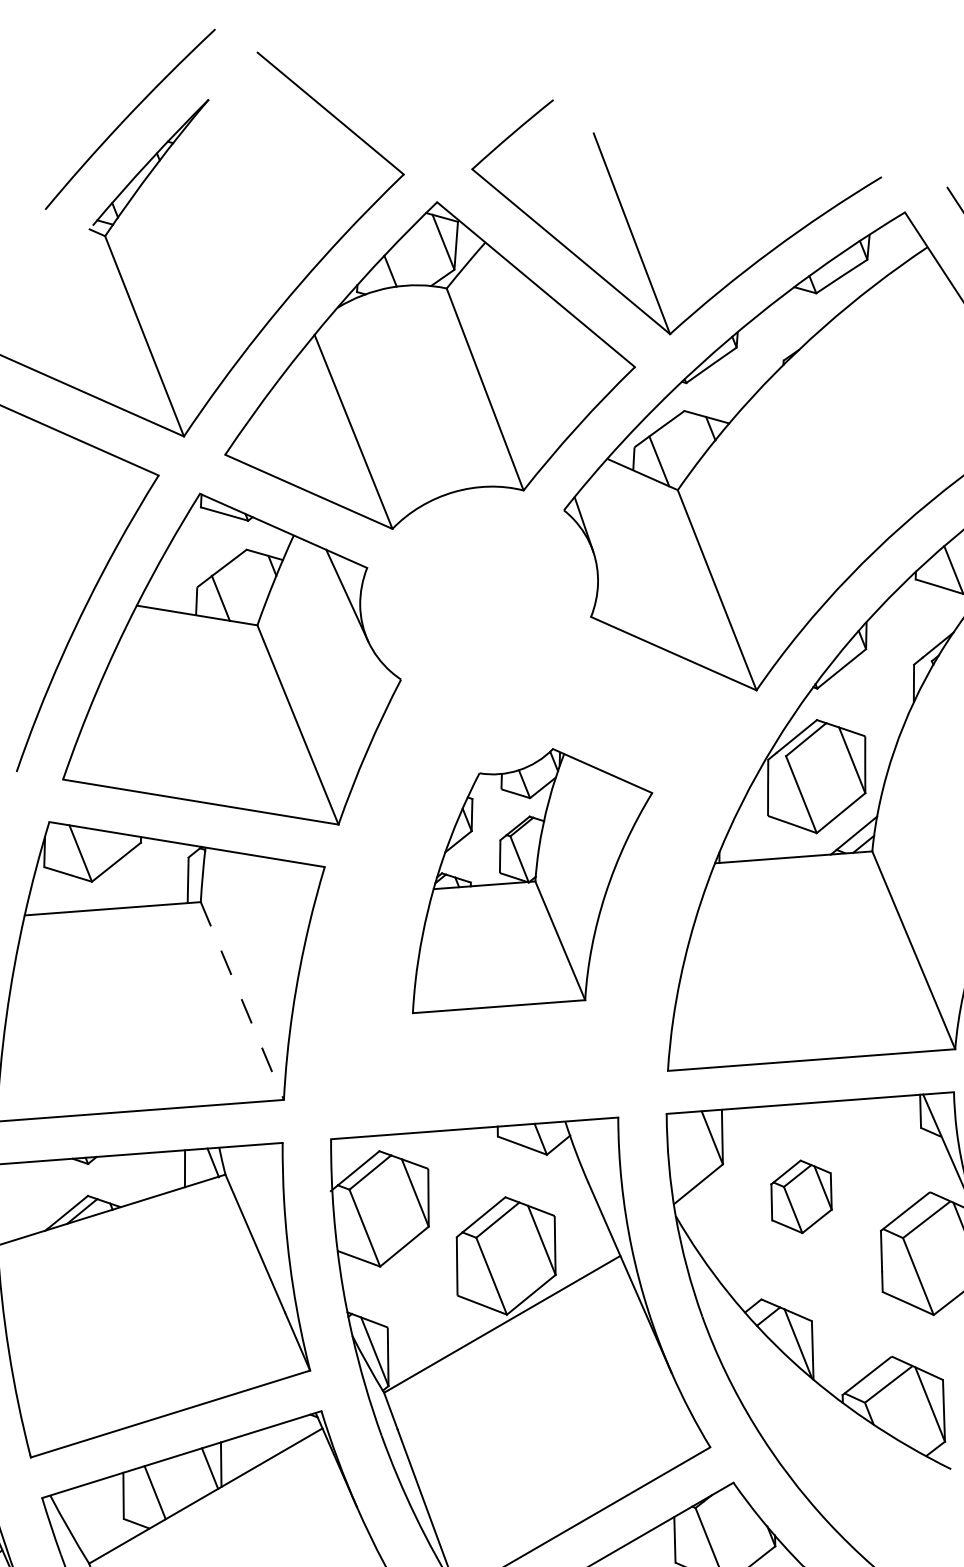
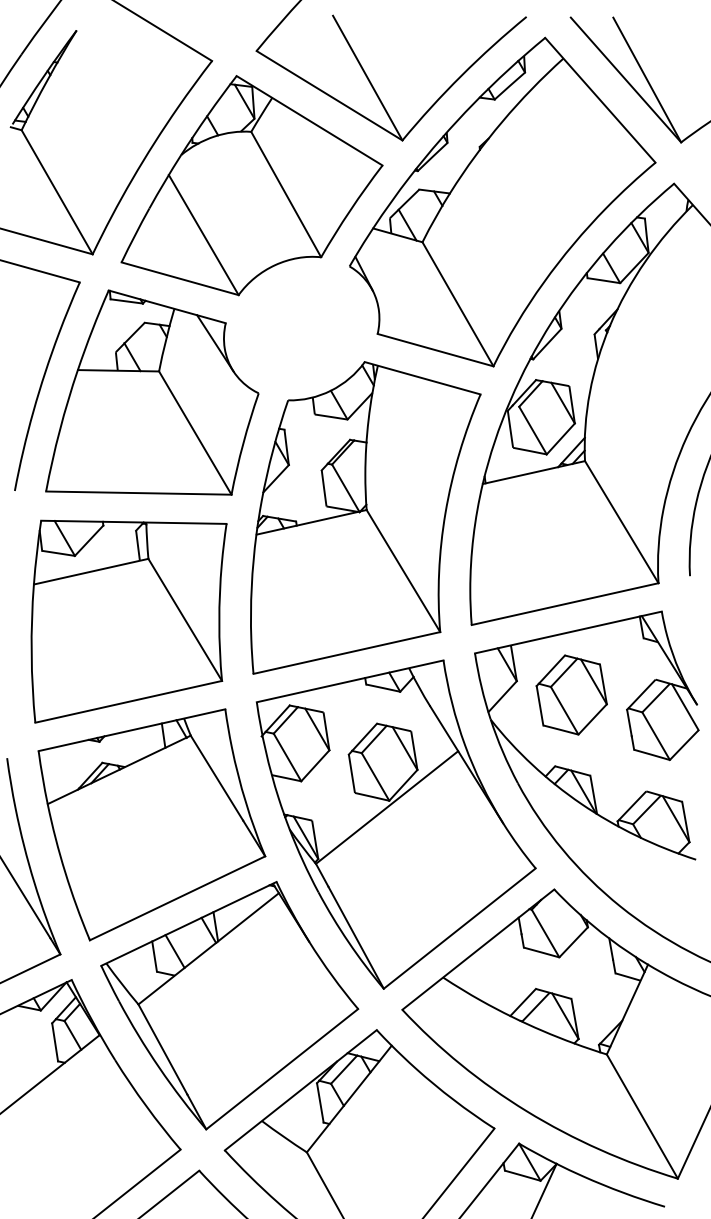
part: (533, 887) -> (365, 517), size x1.67
line: (242, 1001) -> (185, 620), dashed -> solid
part: (801, 1196) -> (571, 694), size x1.67

